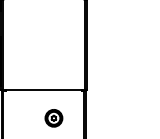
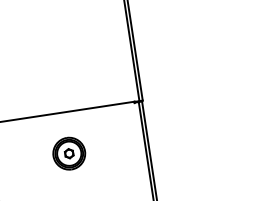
part: (53, 118) -> (68, 154), moved

